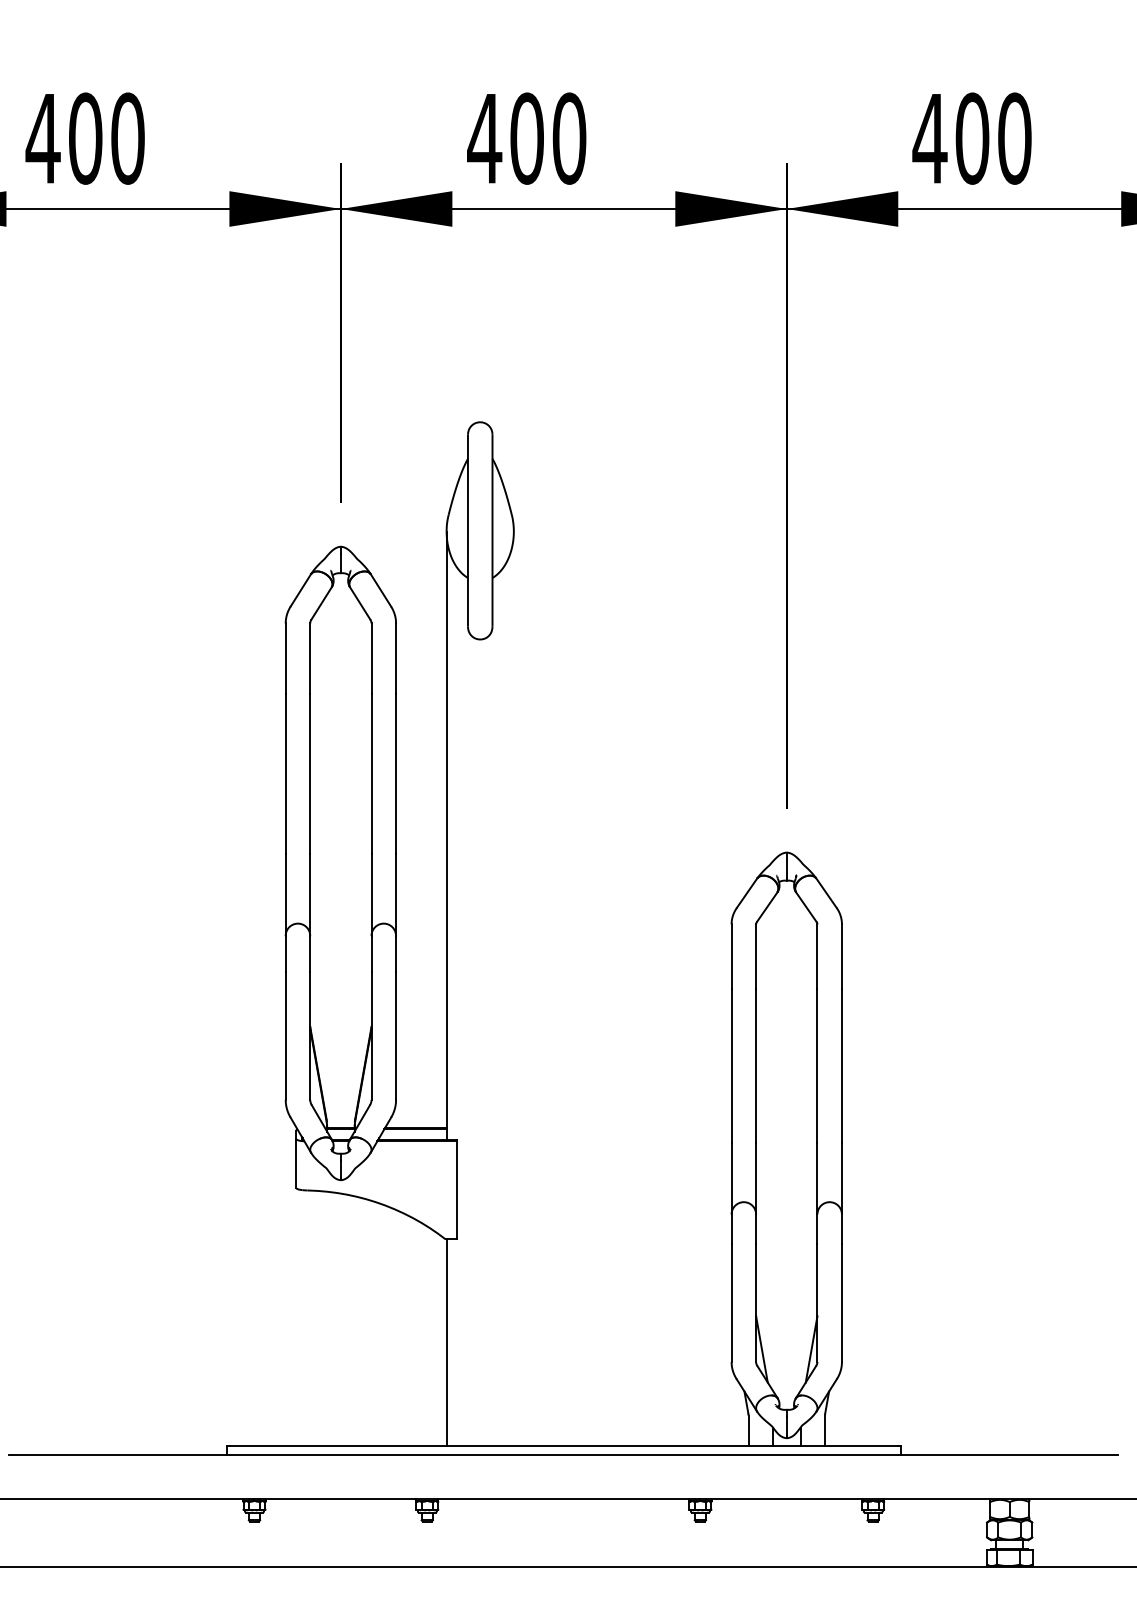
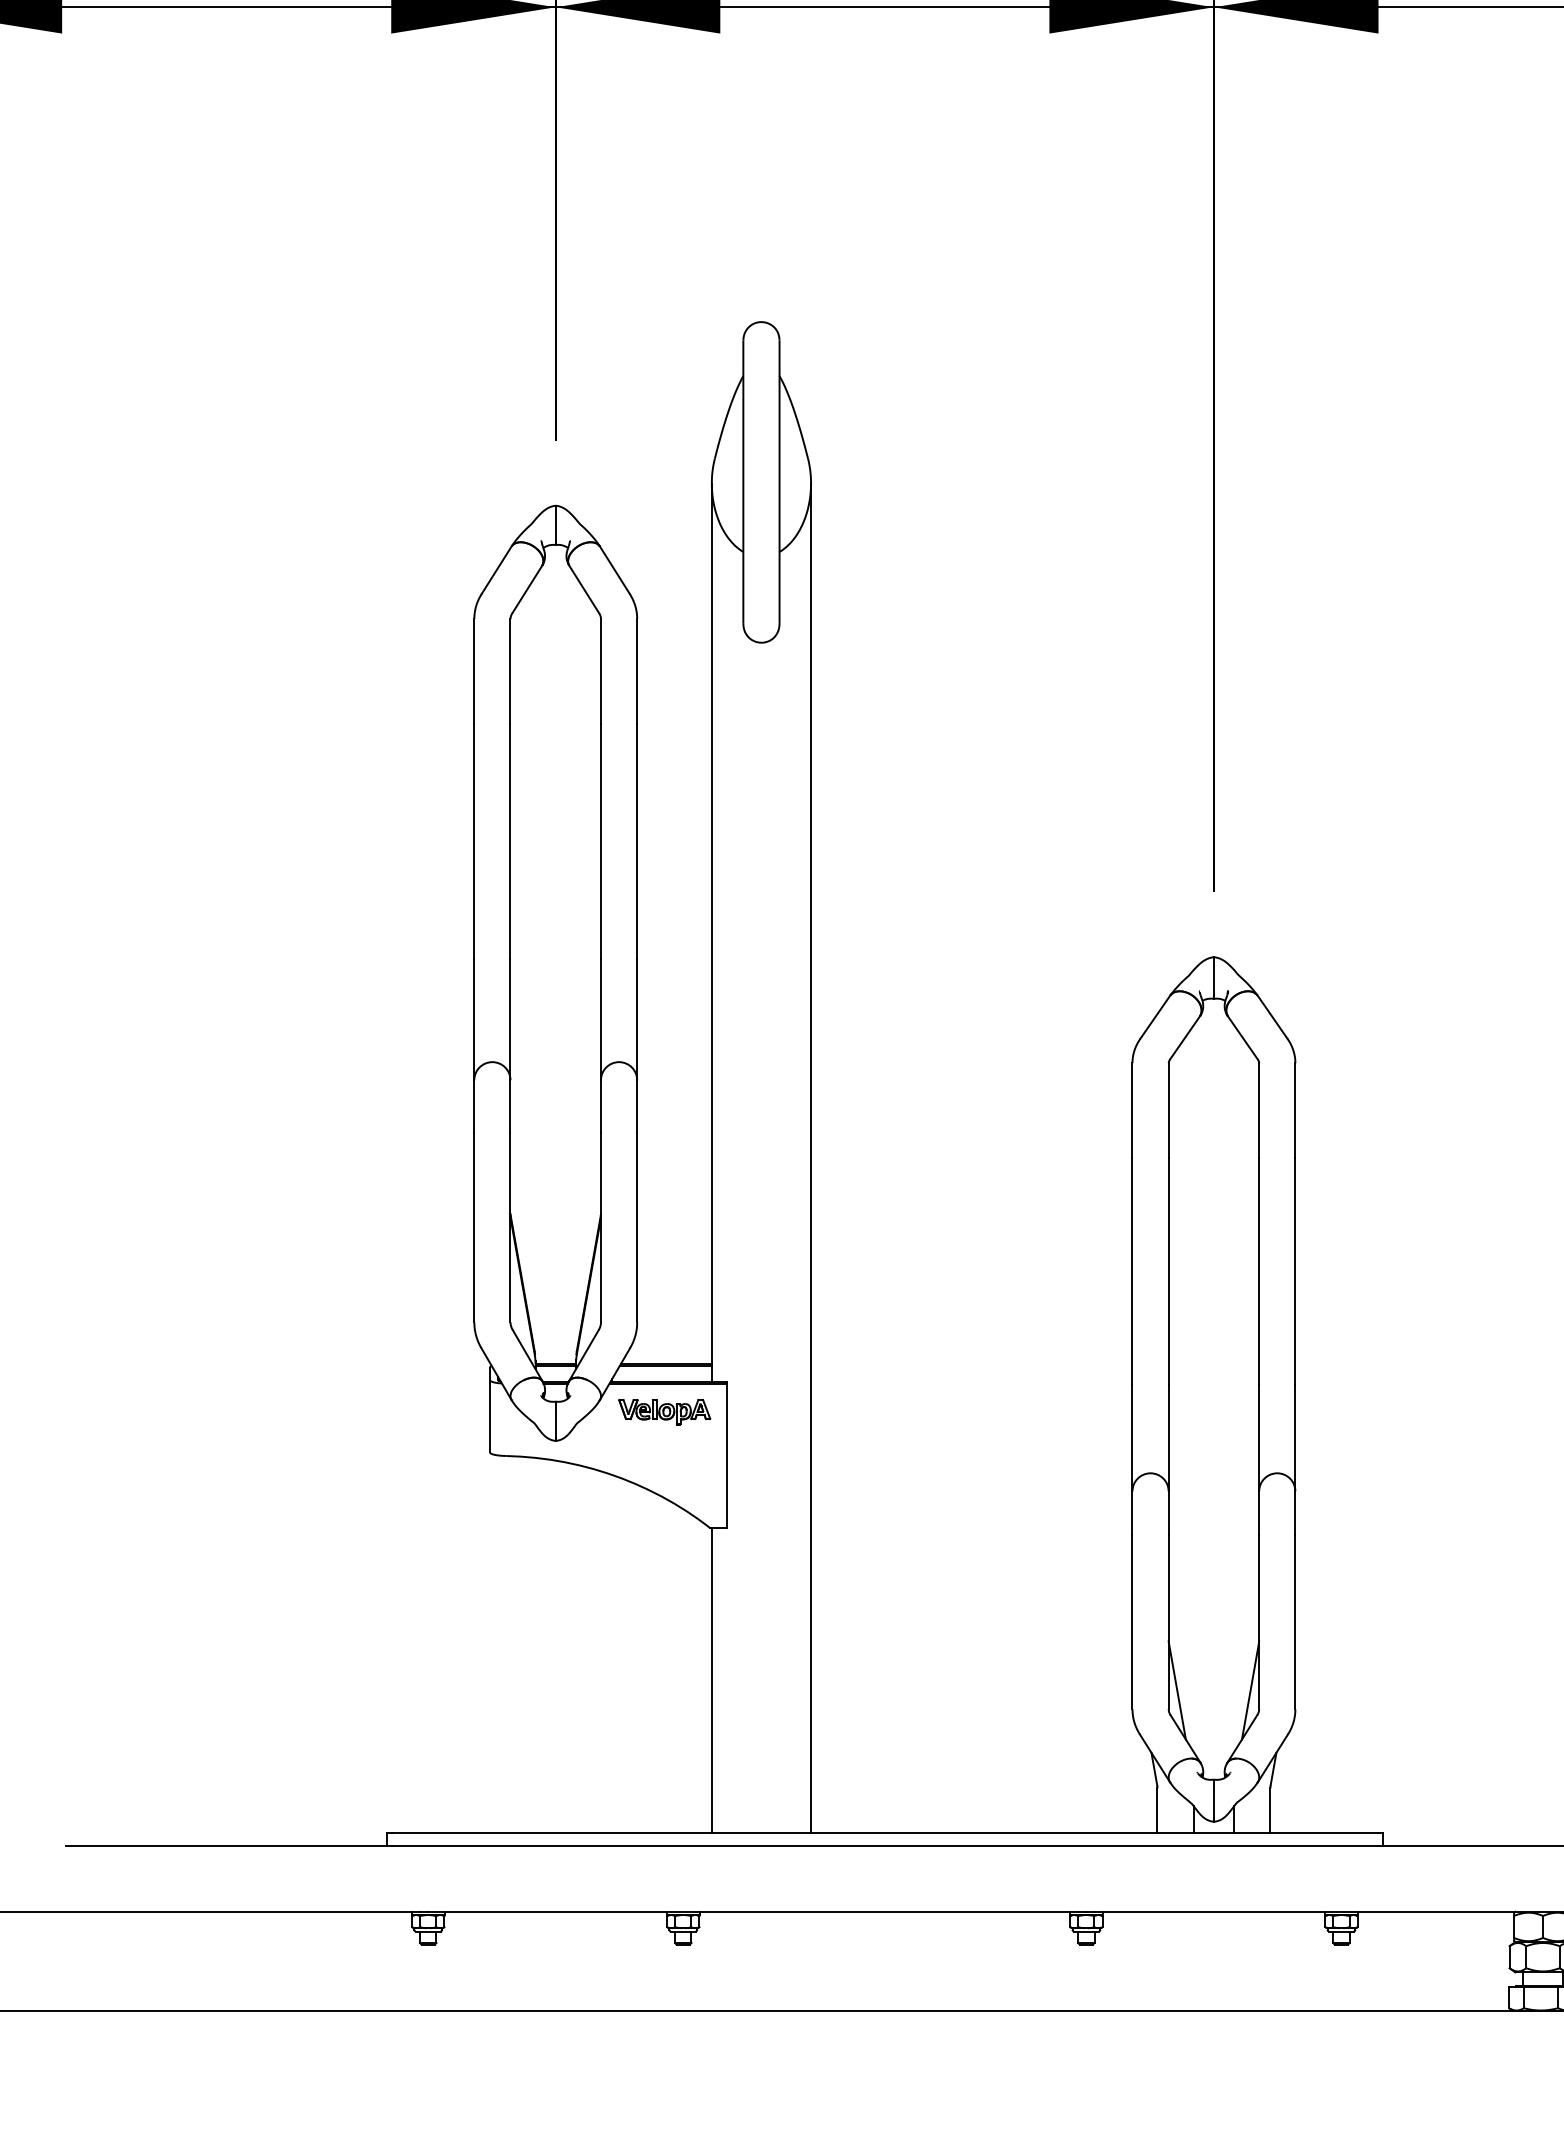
line: (513, 988) -> (810, 1157), added
part: (414, 1160) -> (664, 1411), added

